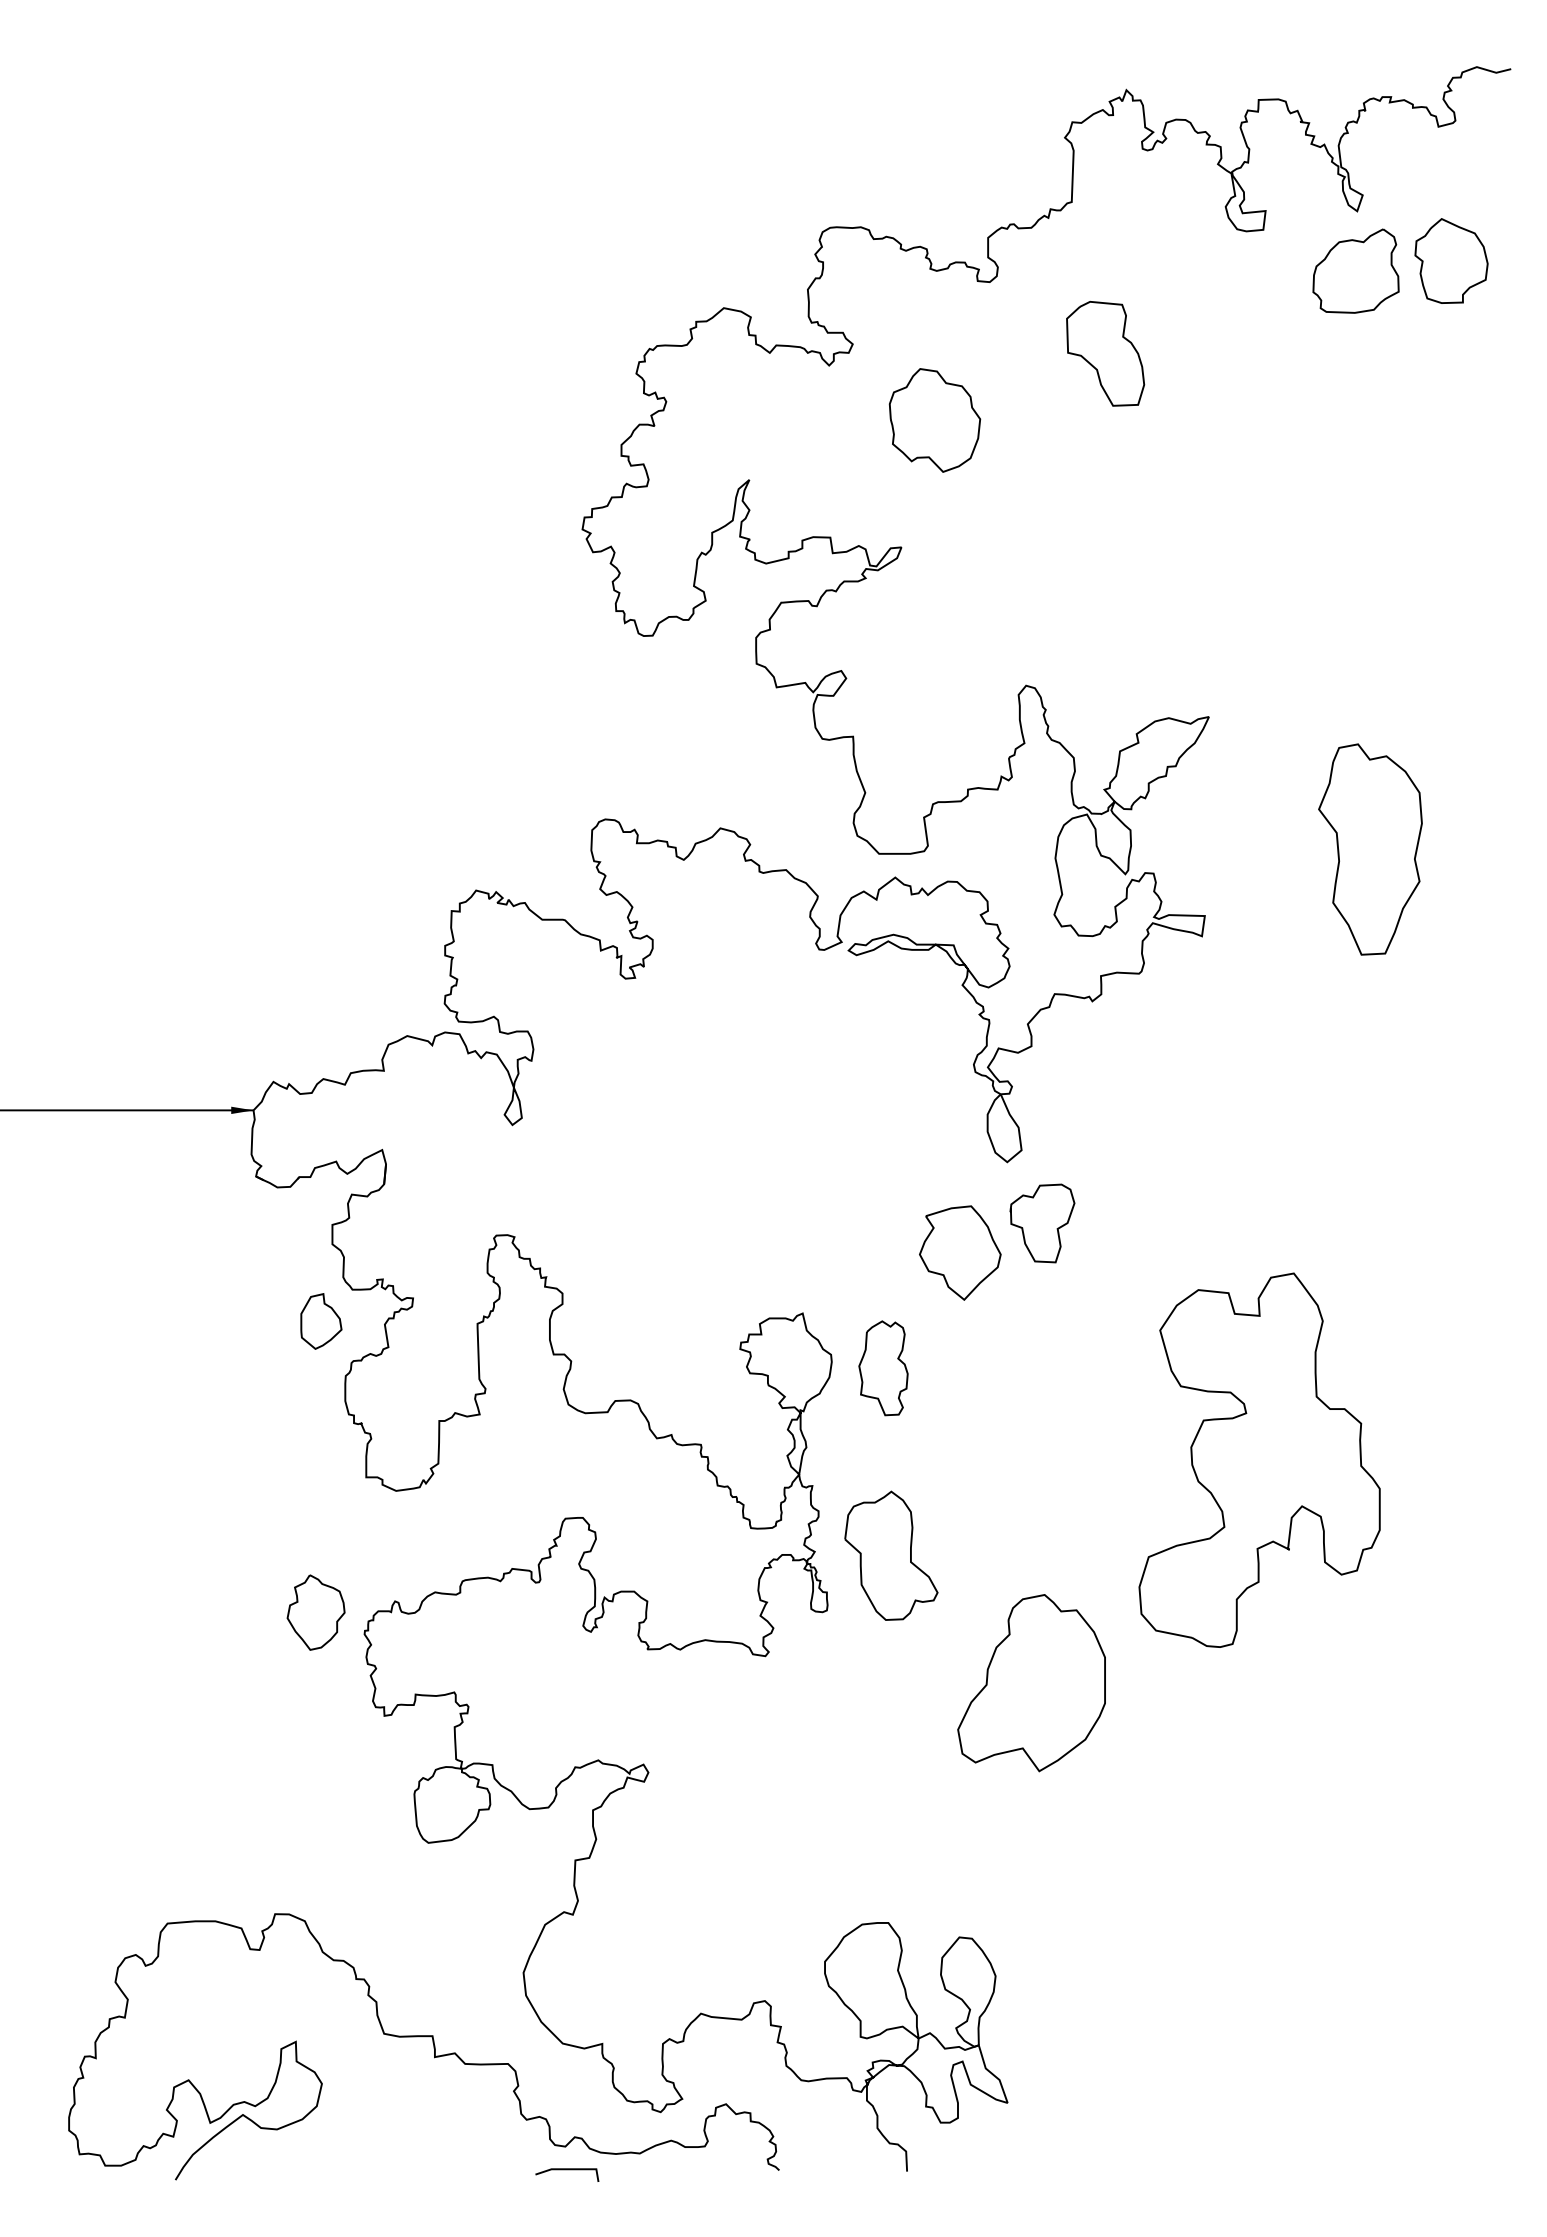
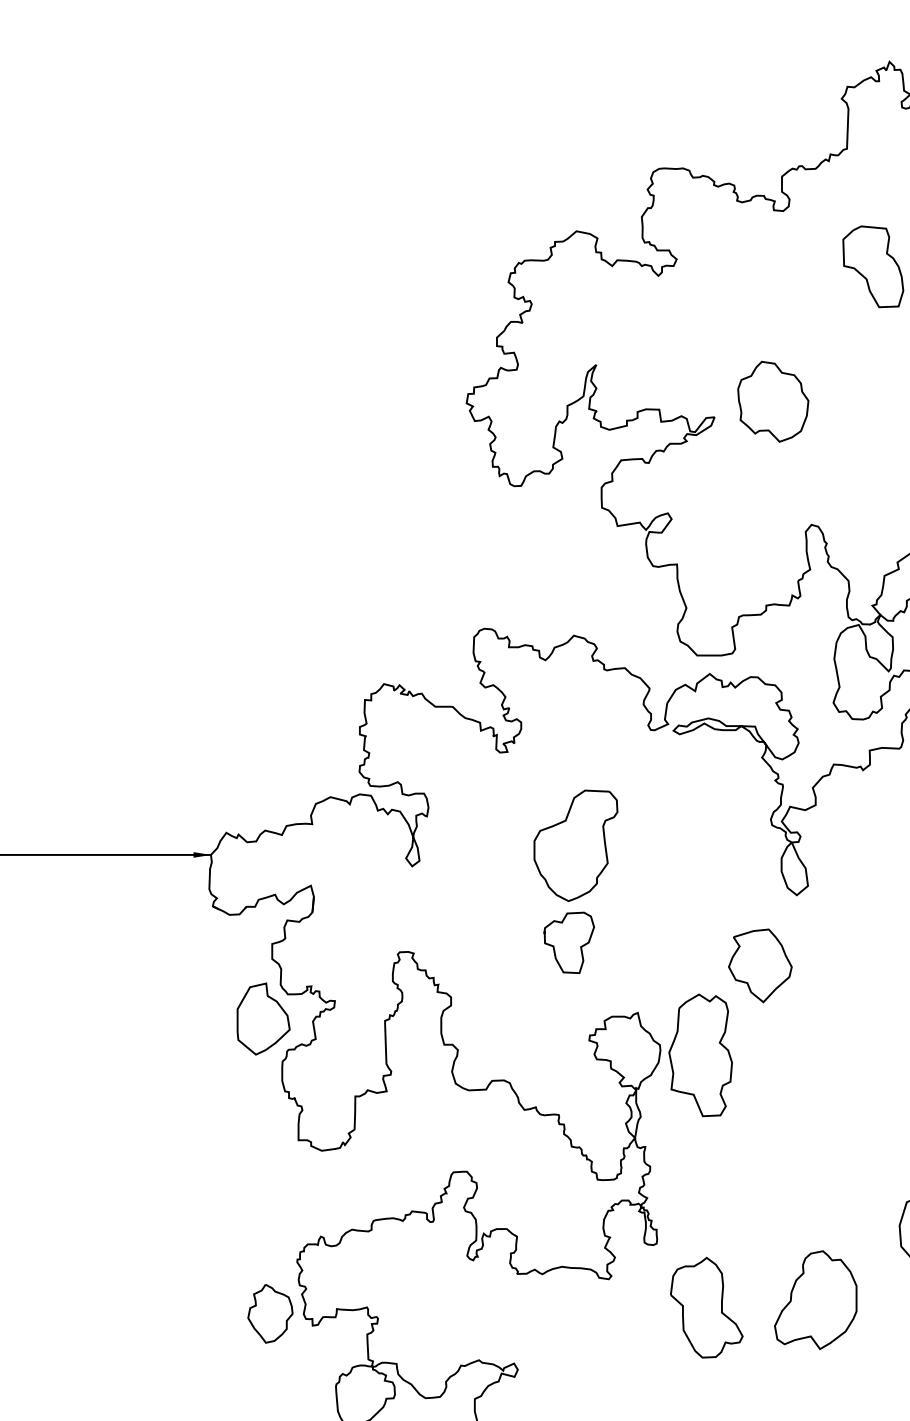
part: (934, 420) -> (772, 401), moved
part: (722, 1098) -> (575, 845), added
curve: (1056, 1228) -> (580, 946), moved
part: (321, 1321) -> (263, 1019), size x1.67
part: (883, 1368) -> (700, 1055), size x1.67
part: (891, 1555) -> (706, 1307), moved
part: (315, 1612) -> (269, 1313), moved
part: (1031, 1682) -> (815, 1299), size x0.71

